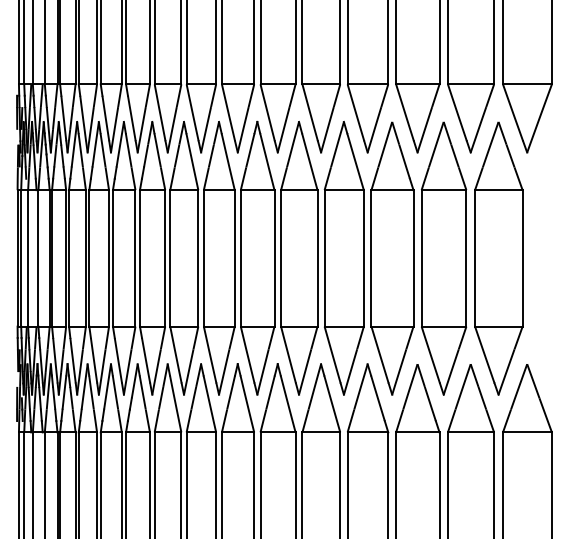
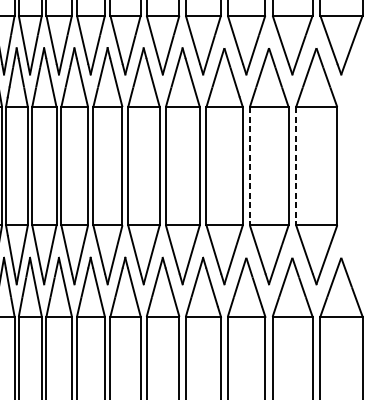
line: (421, 258) -> (249, 166), solid -> dashed
line: (475, 258) -> (296, 166), solid -> dashed

